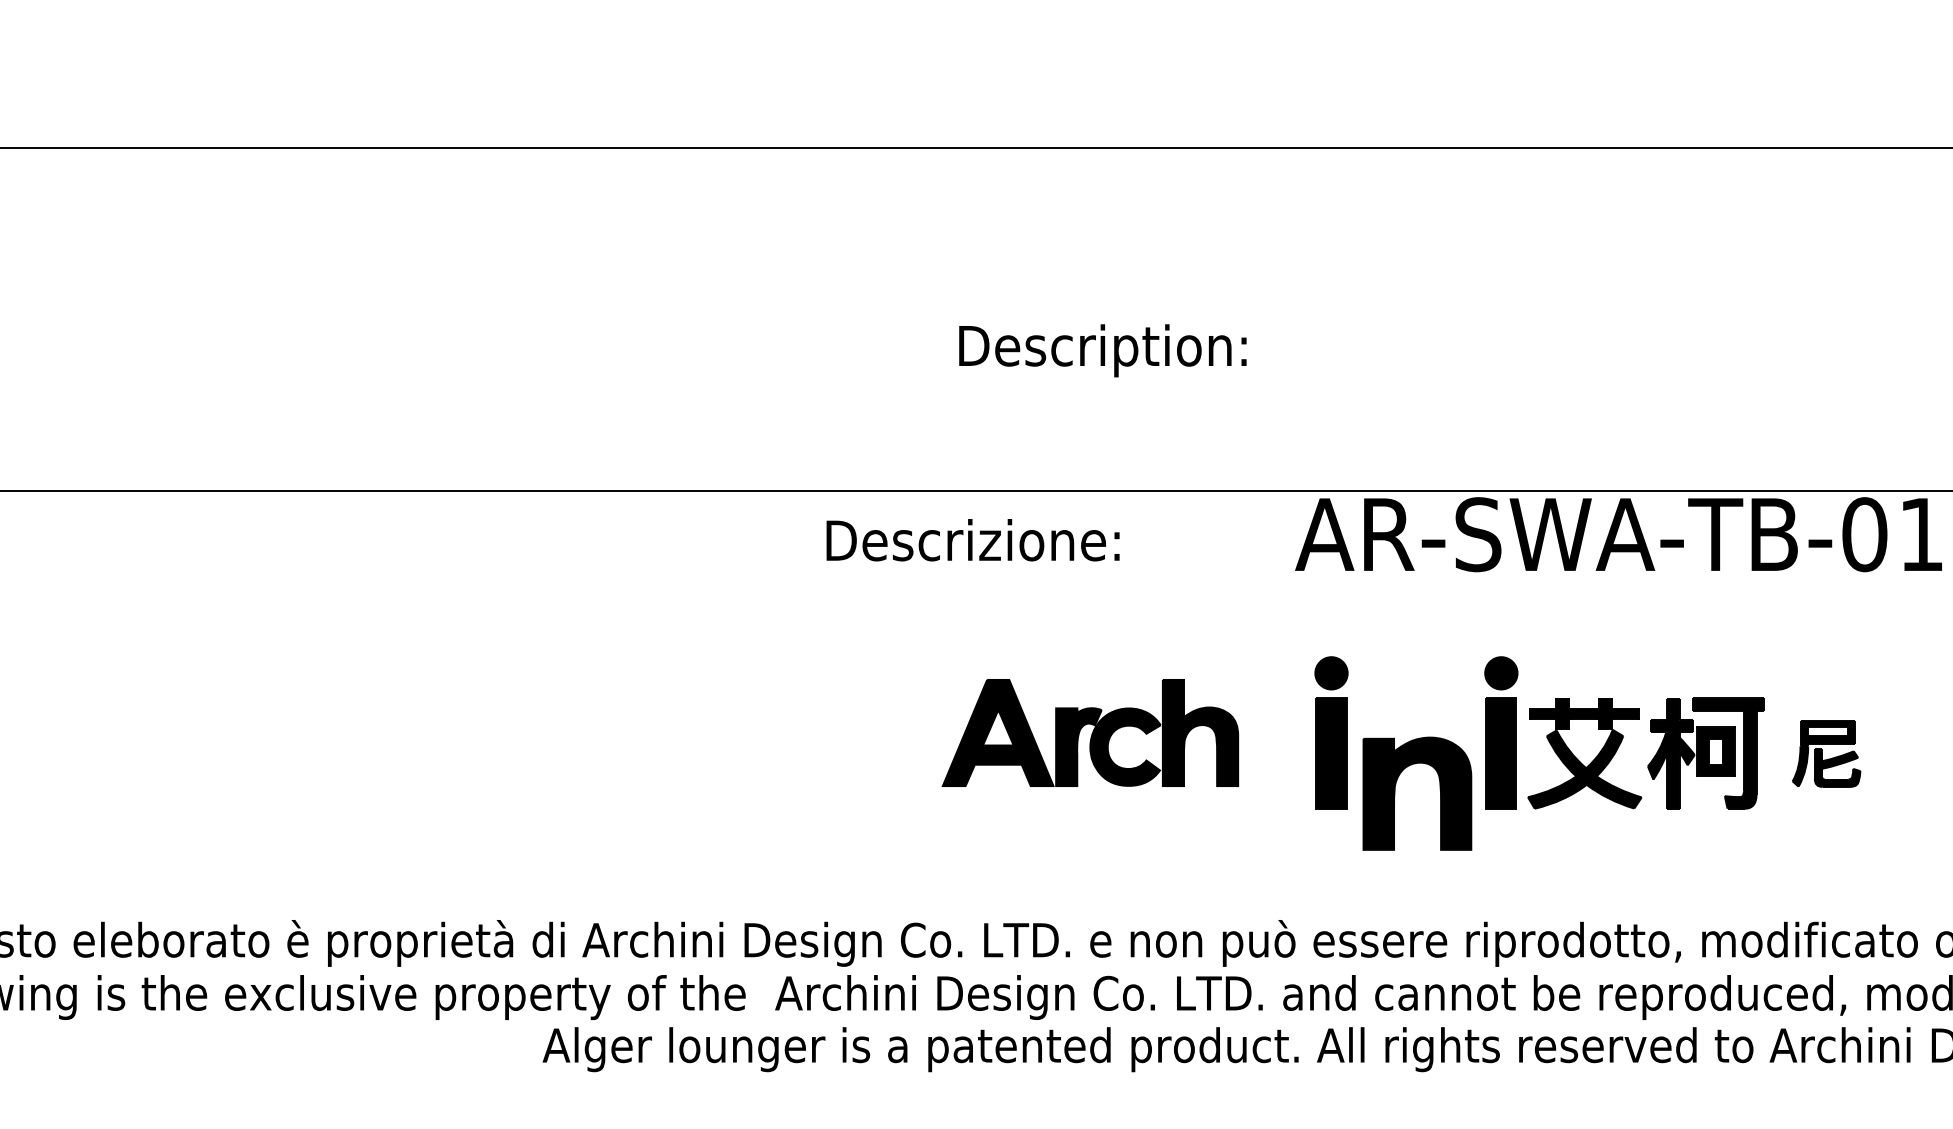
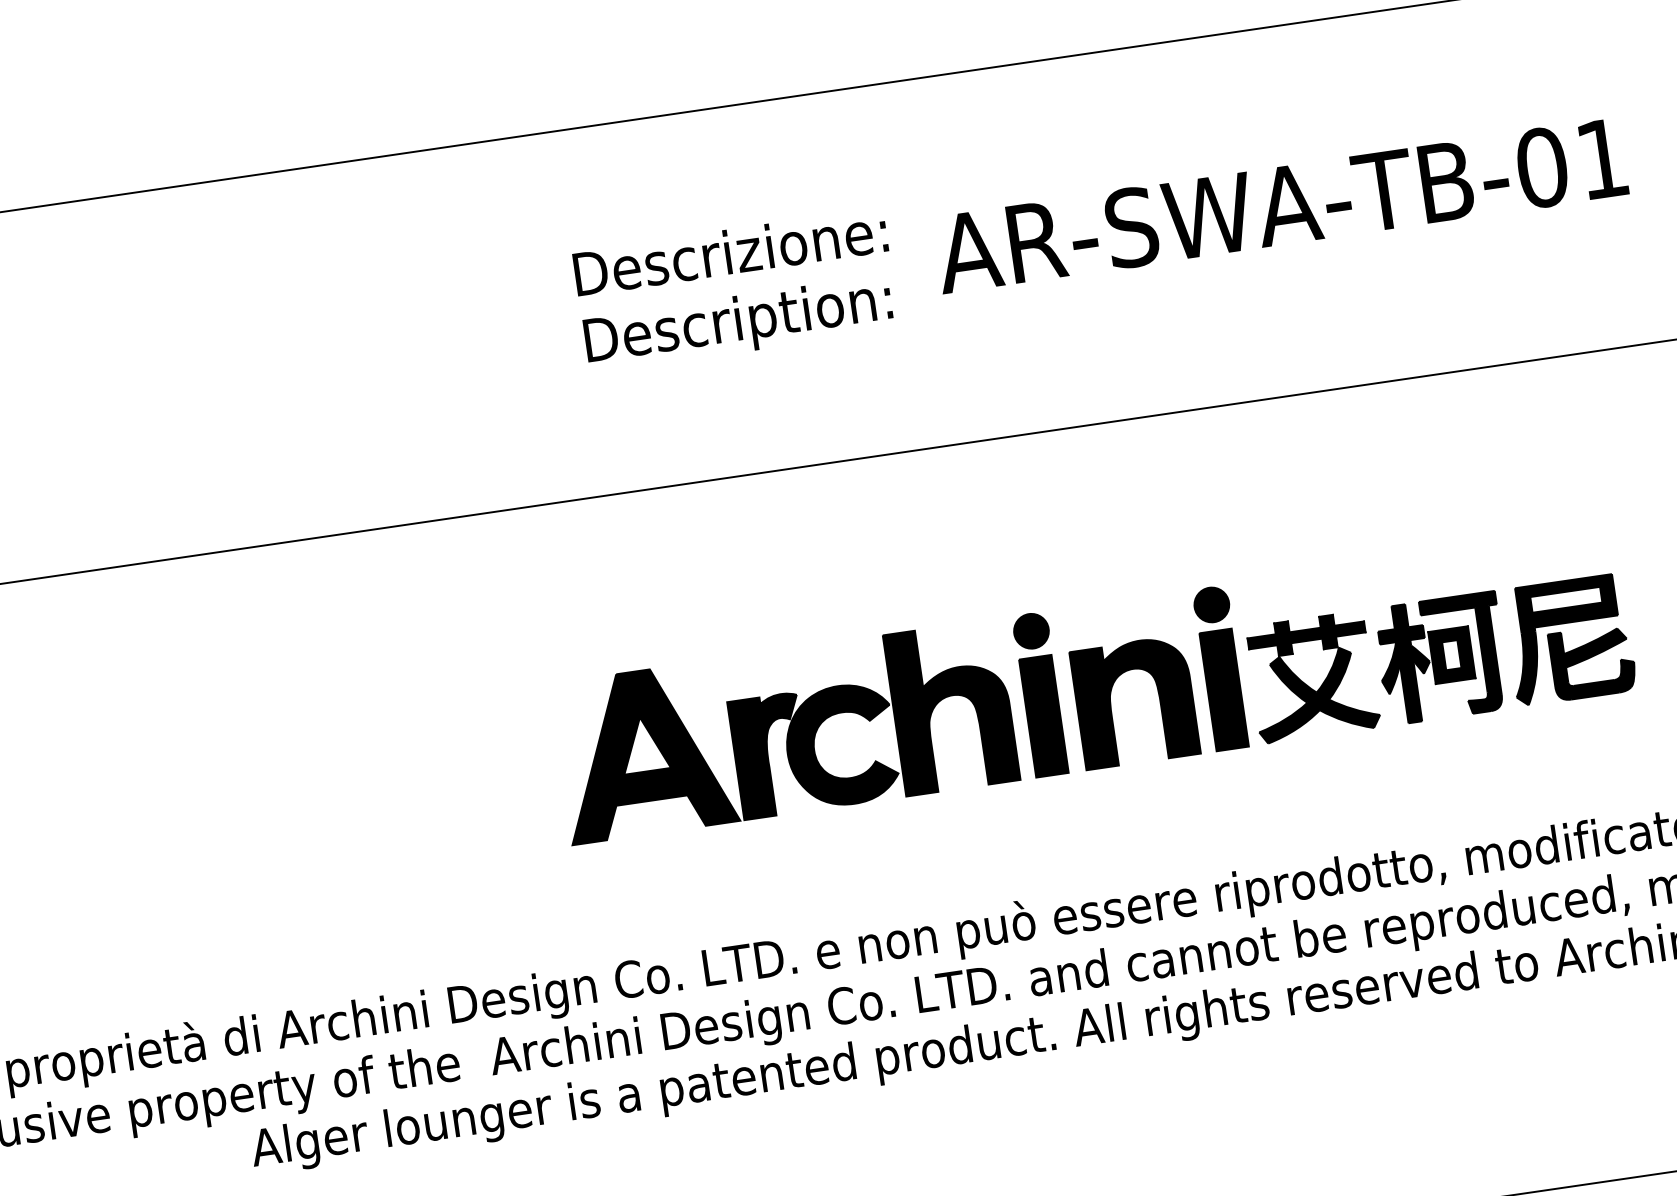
text: (1618, 534) -> (1280, 205), moved
text: (972, 540) -> (730, 252), moved
part: (1090, 732) -> (784, 731), size x1.43
part: (1826, 753) -> (1569, 639), size x1.67
part: (1395, 793) -> (1111, 705), moved

